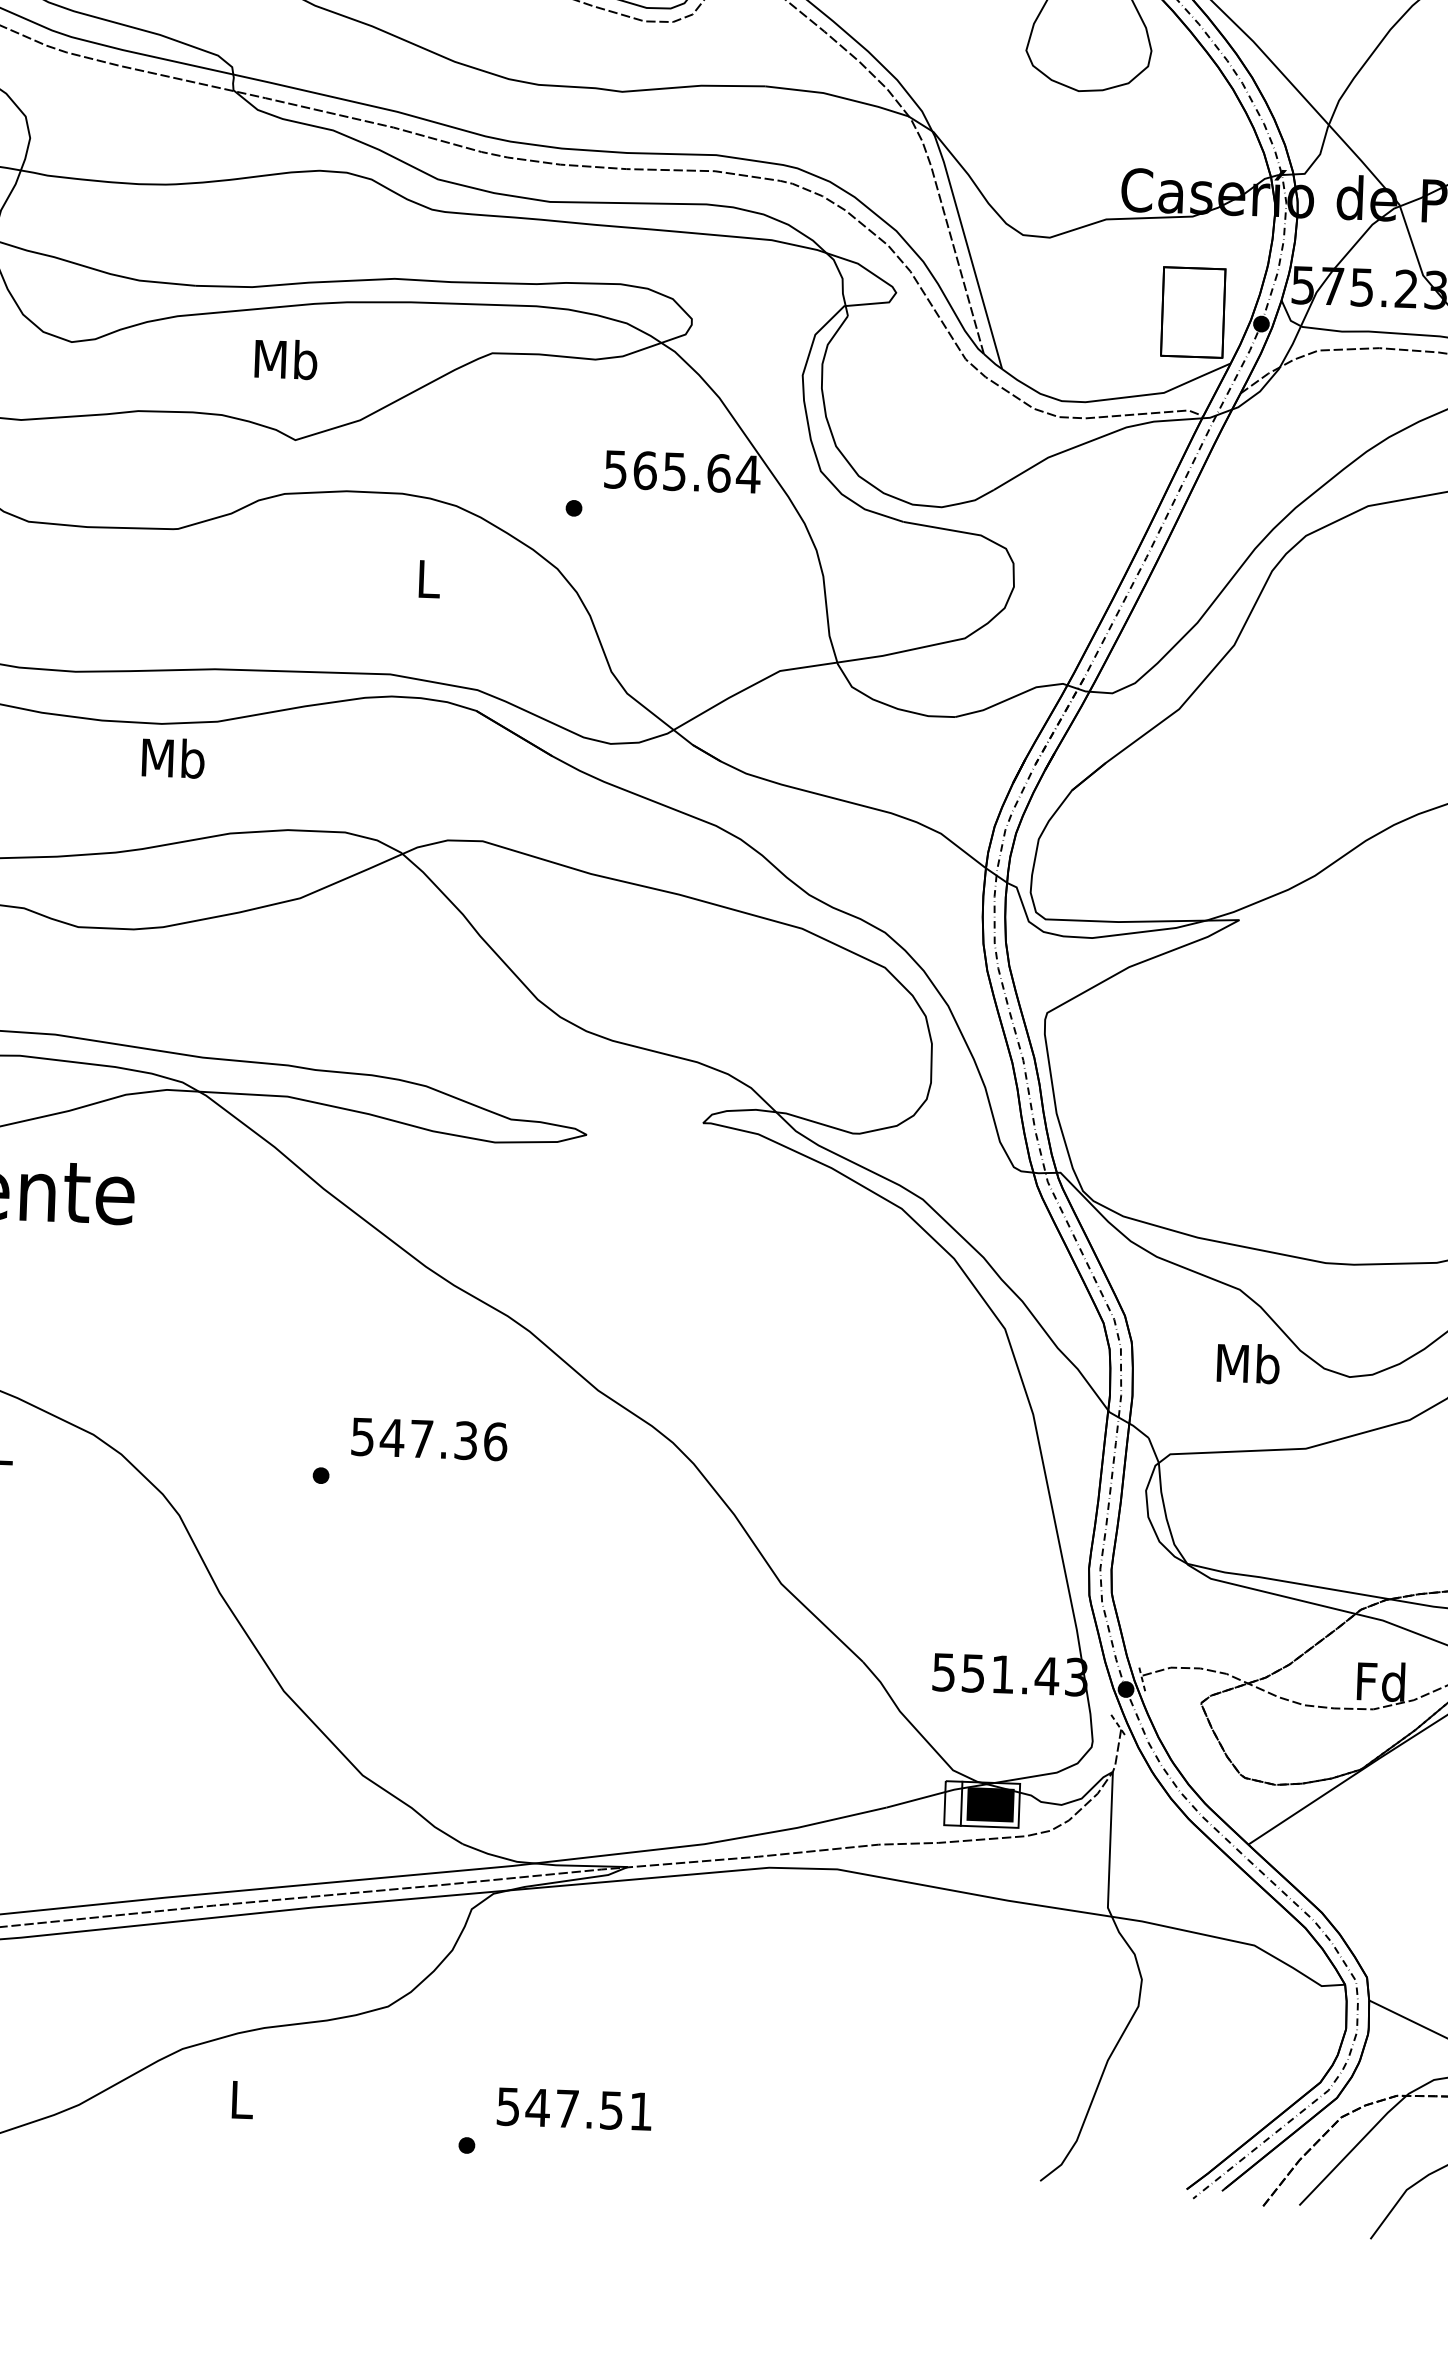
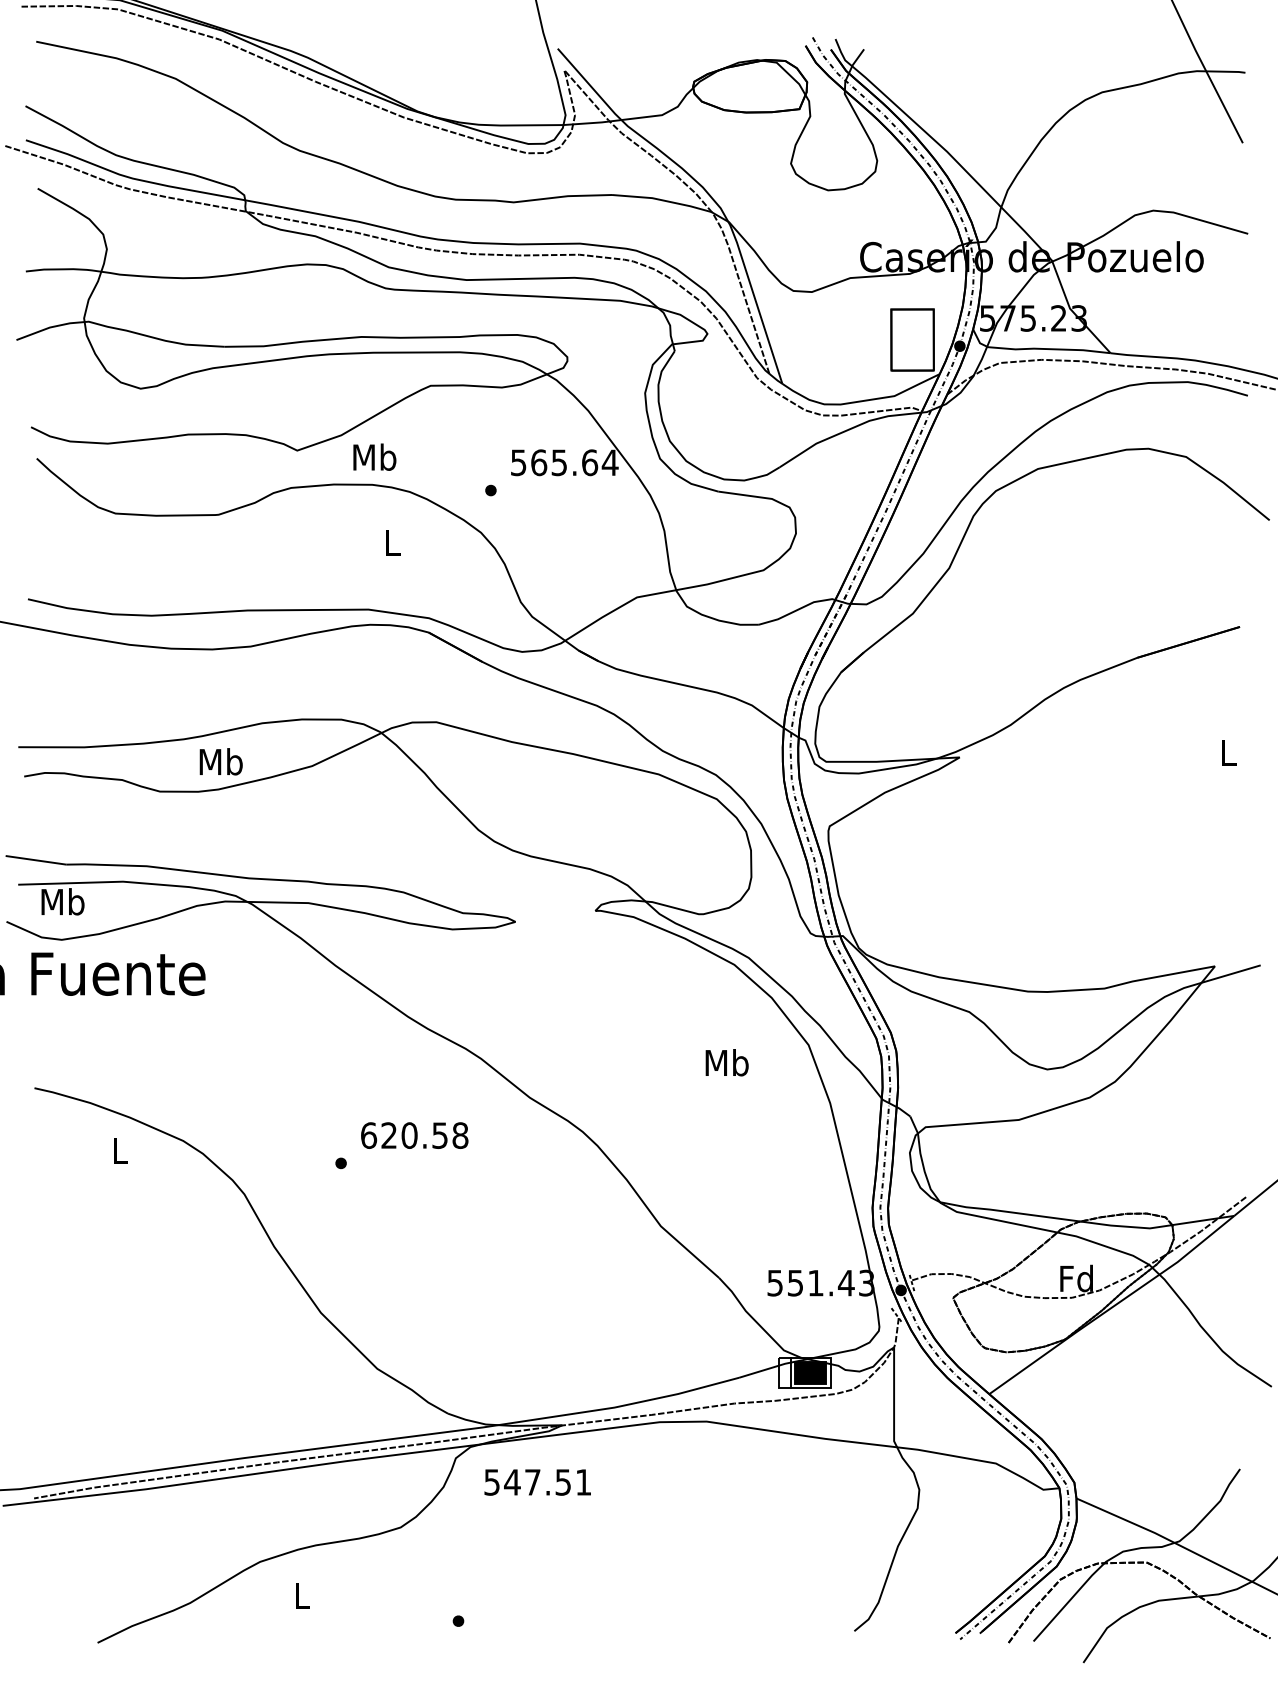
text: (285, 358) -> (374, 456), moved
text: (172, 757) -> (220, 761), moved
text: (1247, 1363) -> (726, 1062), moved
text: (428, 1439) -> (414, 1135), 547.36 -> 620.58
text: (574, 2109) -> (537, 1482), moved

